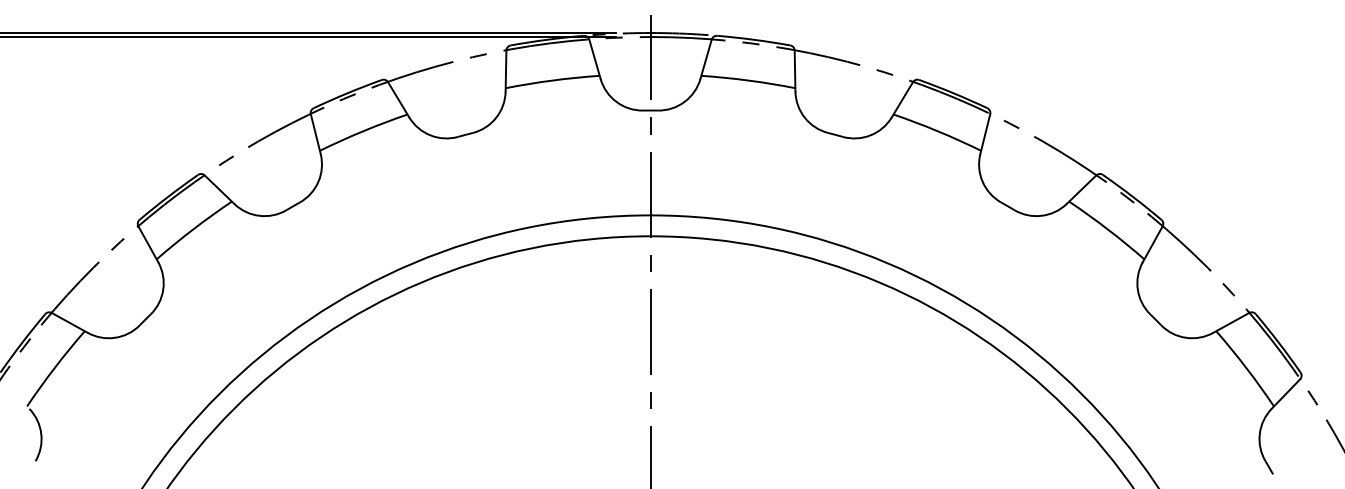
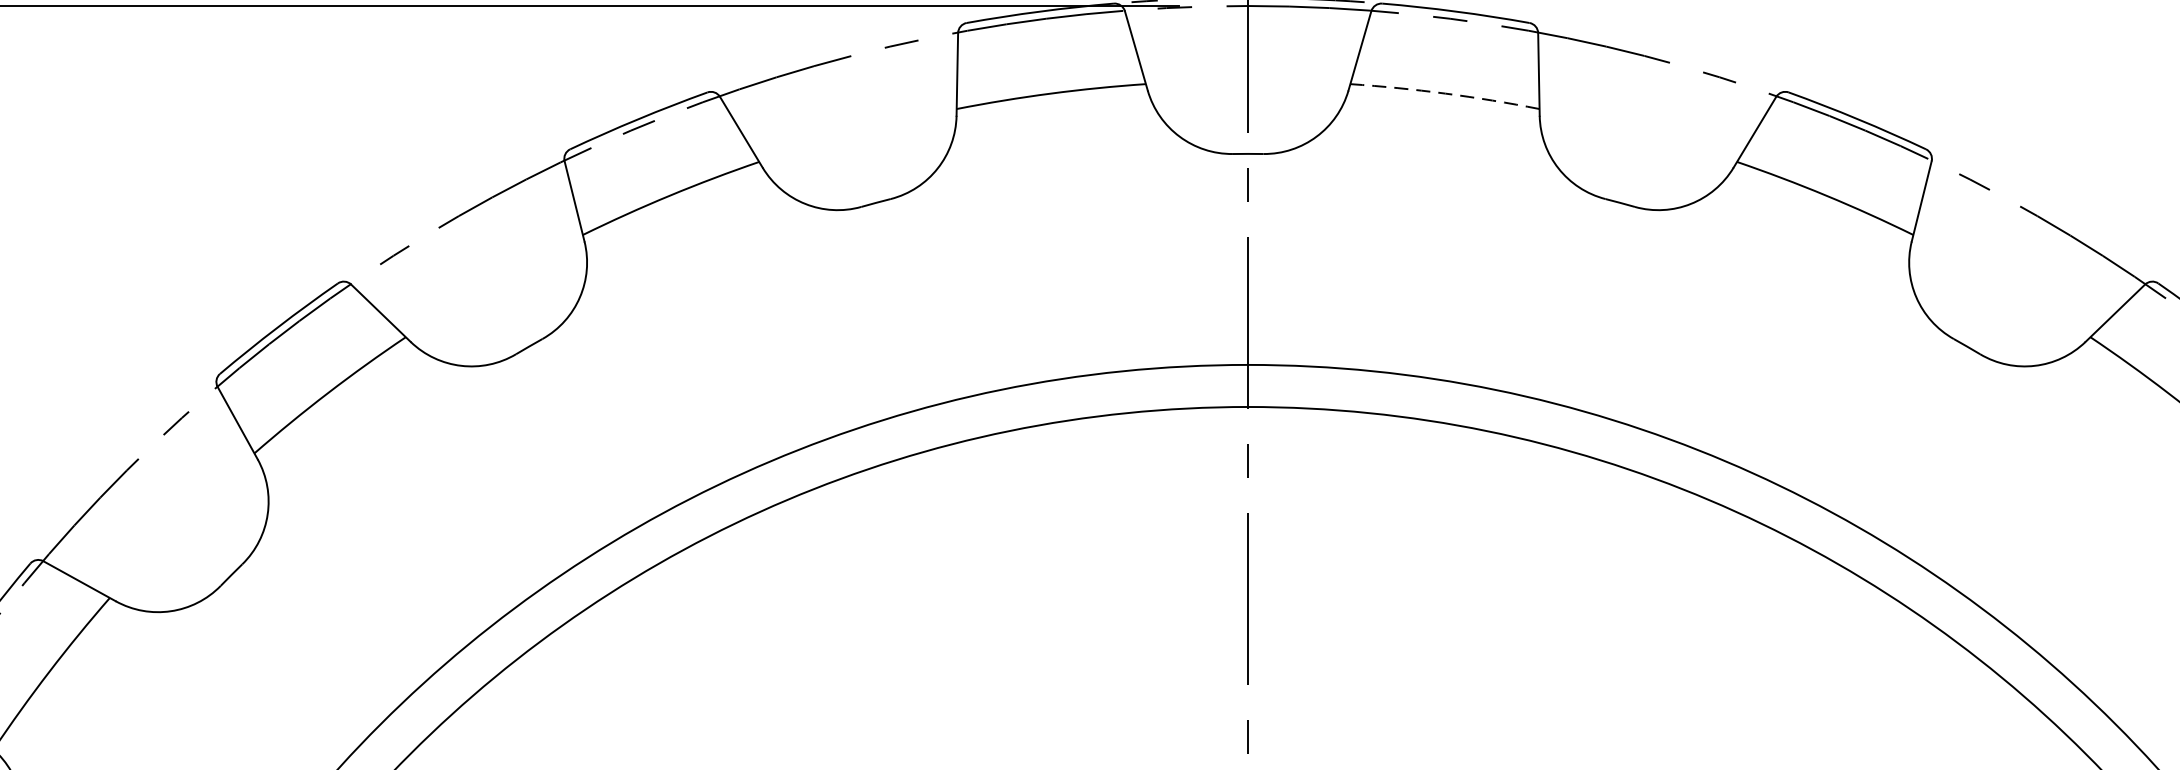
arc: (748, 80) -> (1445, 93), solid -> dashed

